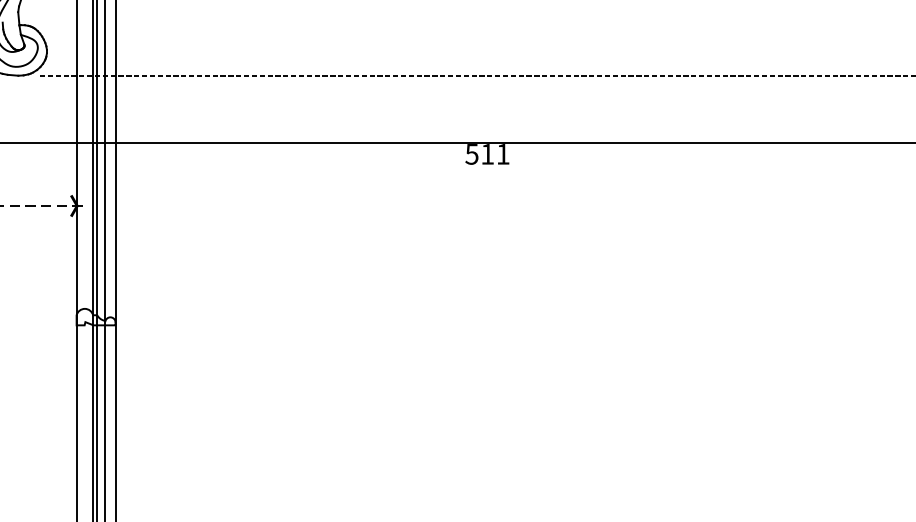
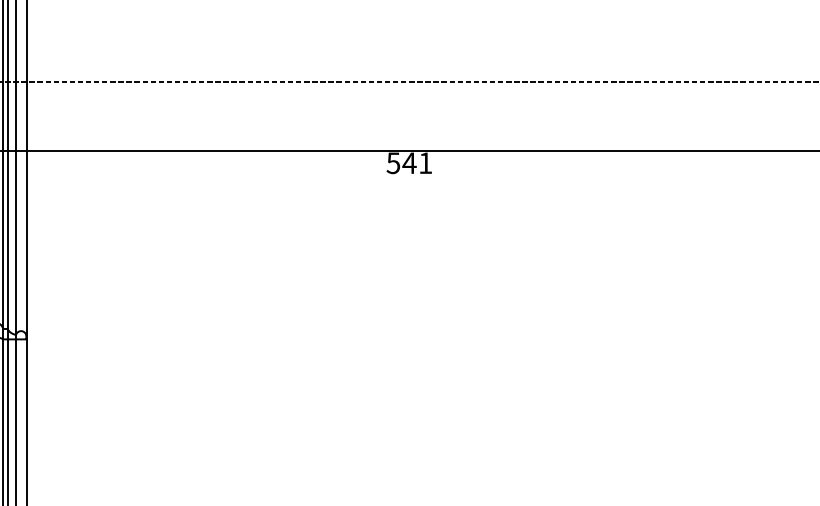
text: (487, 154) -> (409, 163), 511 -> 541

